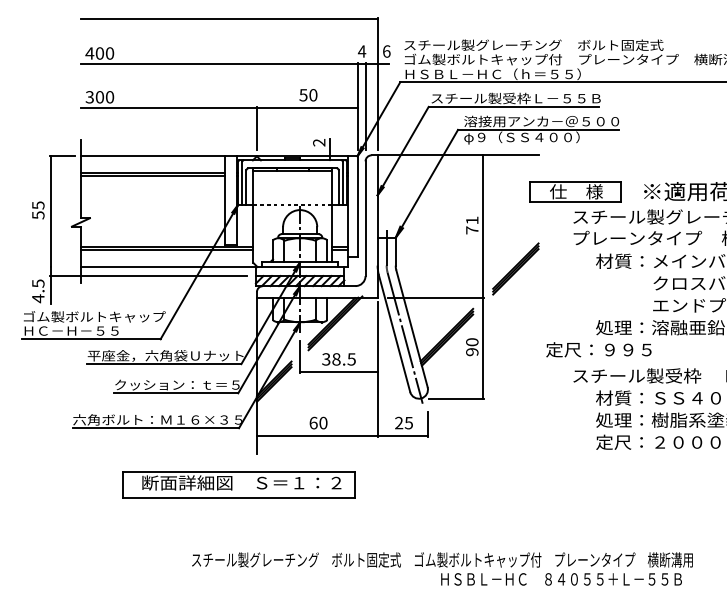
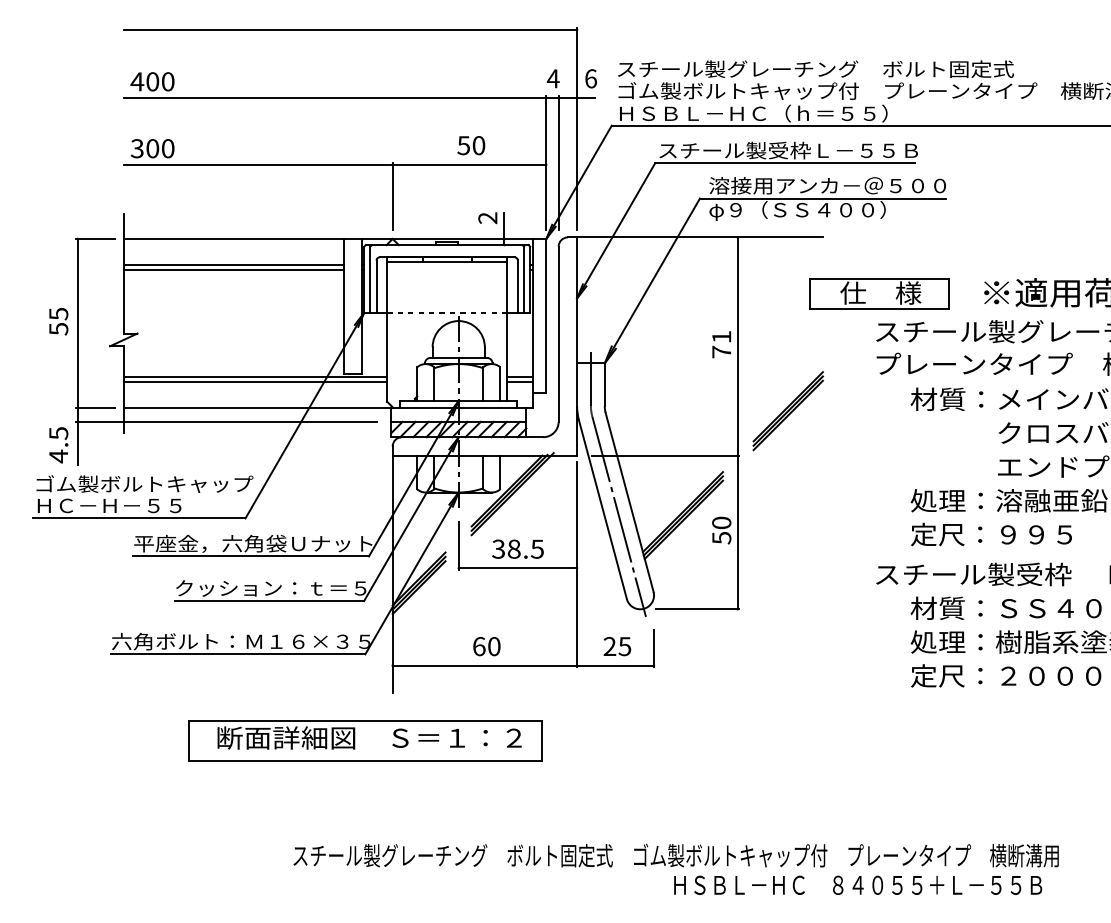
line: (61, 266) -> (94, 407), added
text: (598, 349) -> (990, 534), moved
text: (472, 352) -> (722, 538), 90 -> 50

